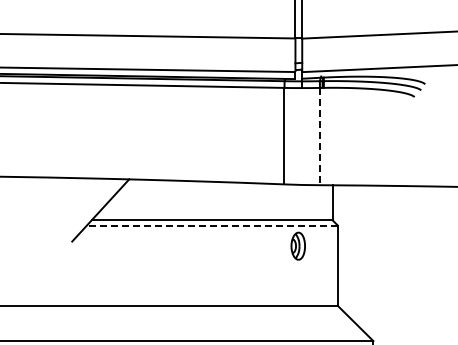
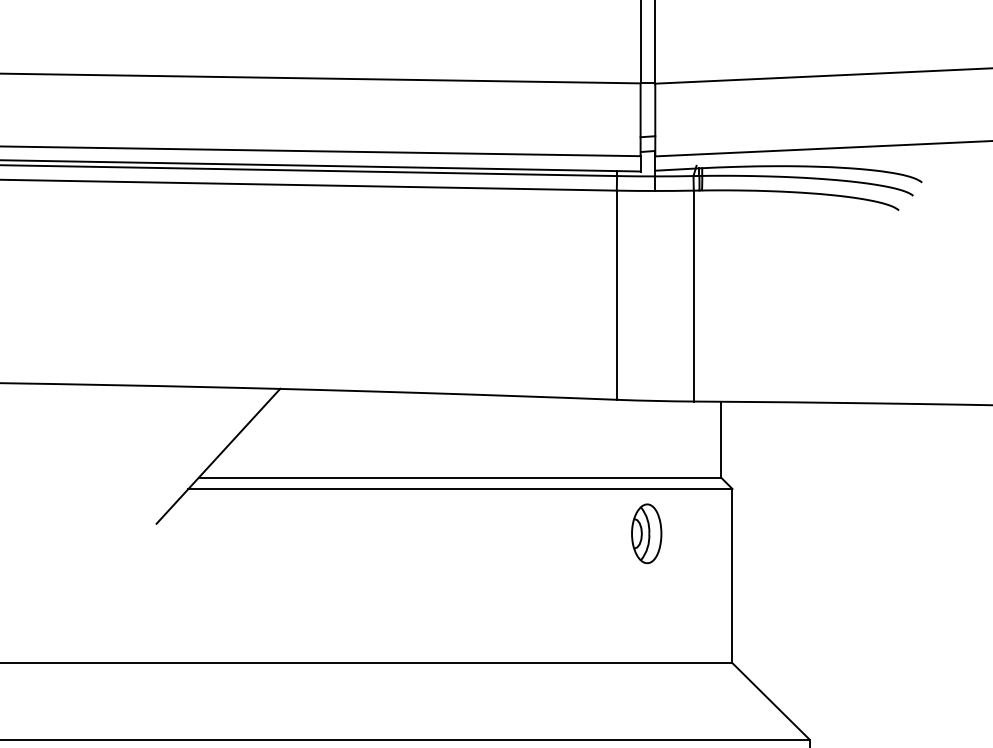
line: (319, 136) -> (692, 295), dashed -> solid
line: (211, 225) -> (458, 488), dashed -> solid

